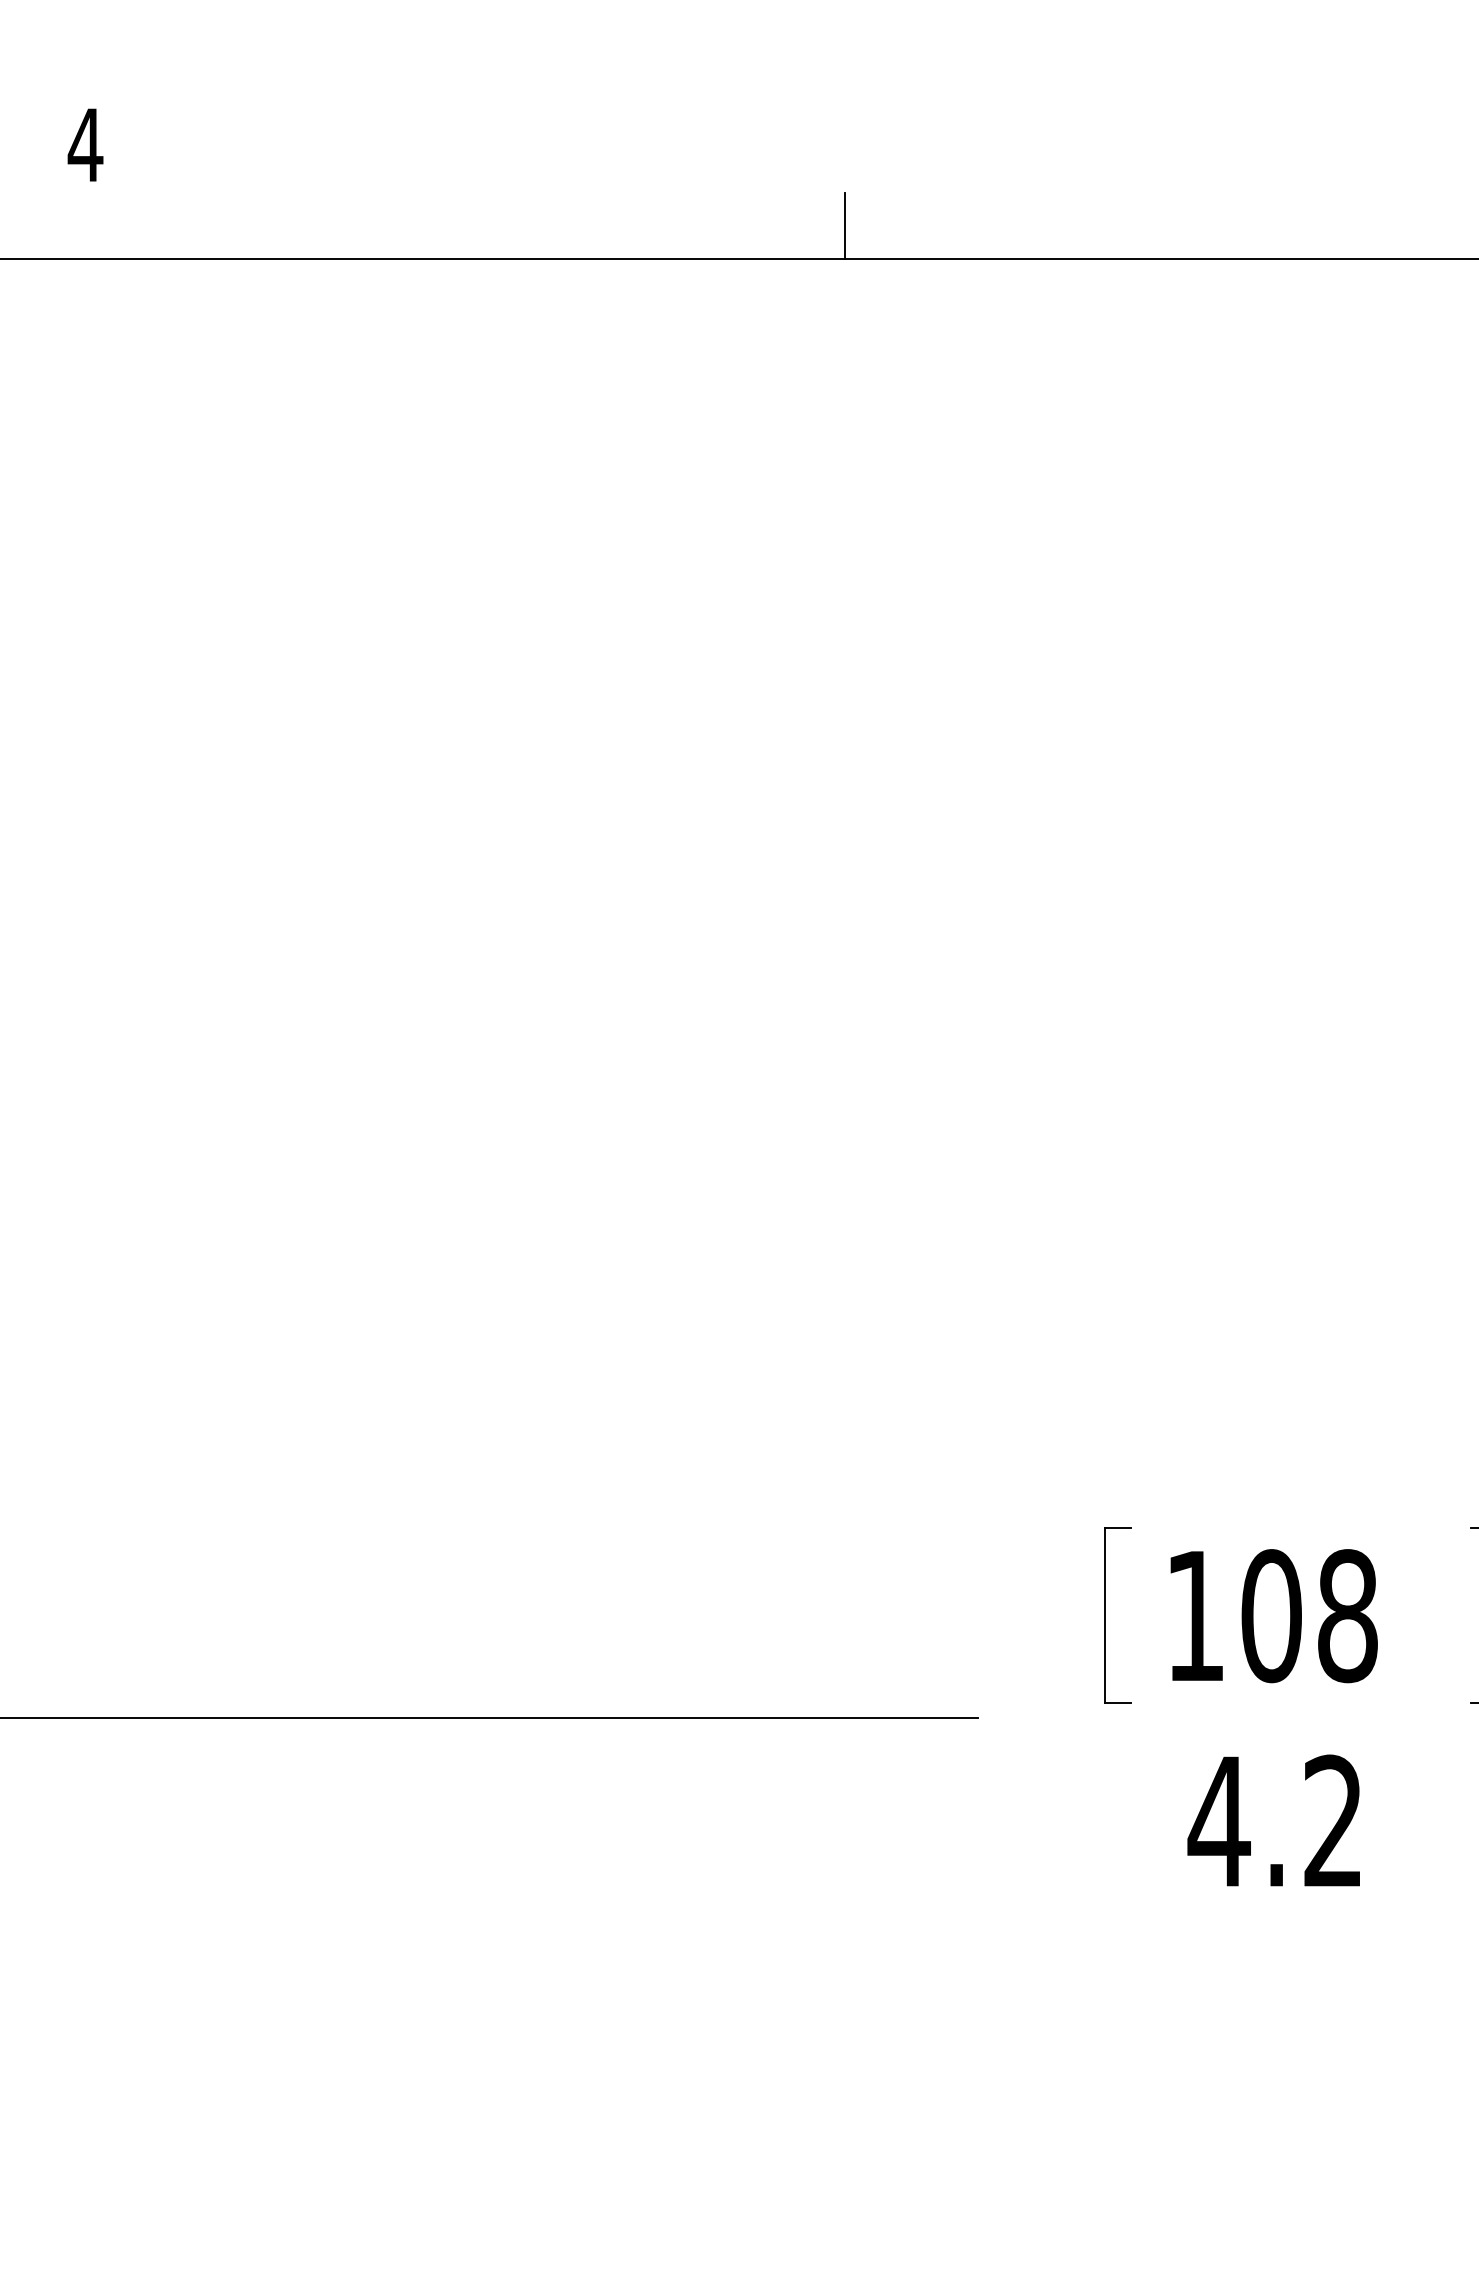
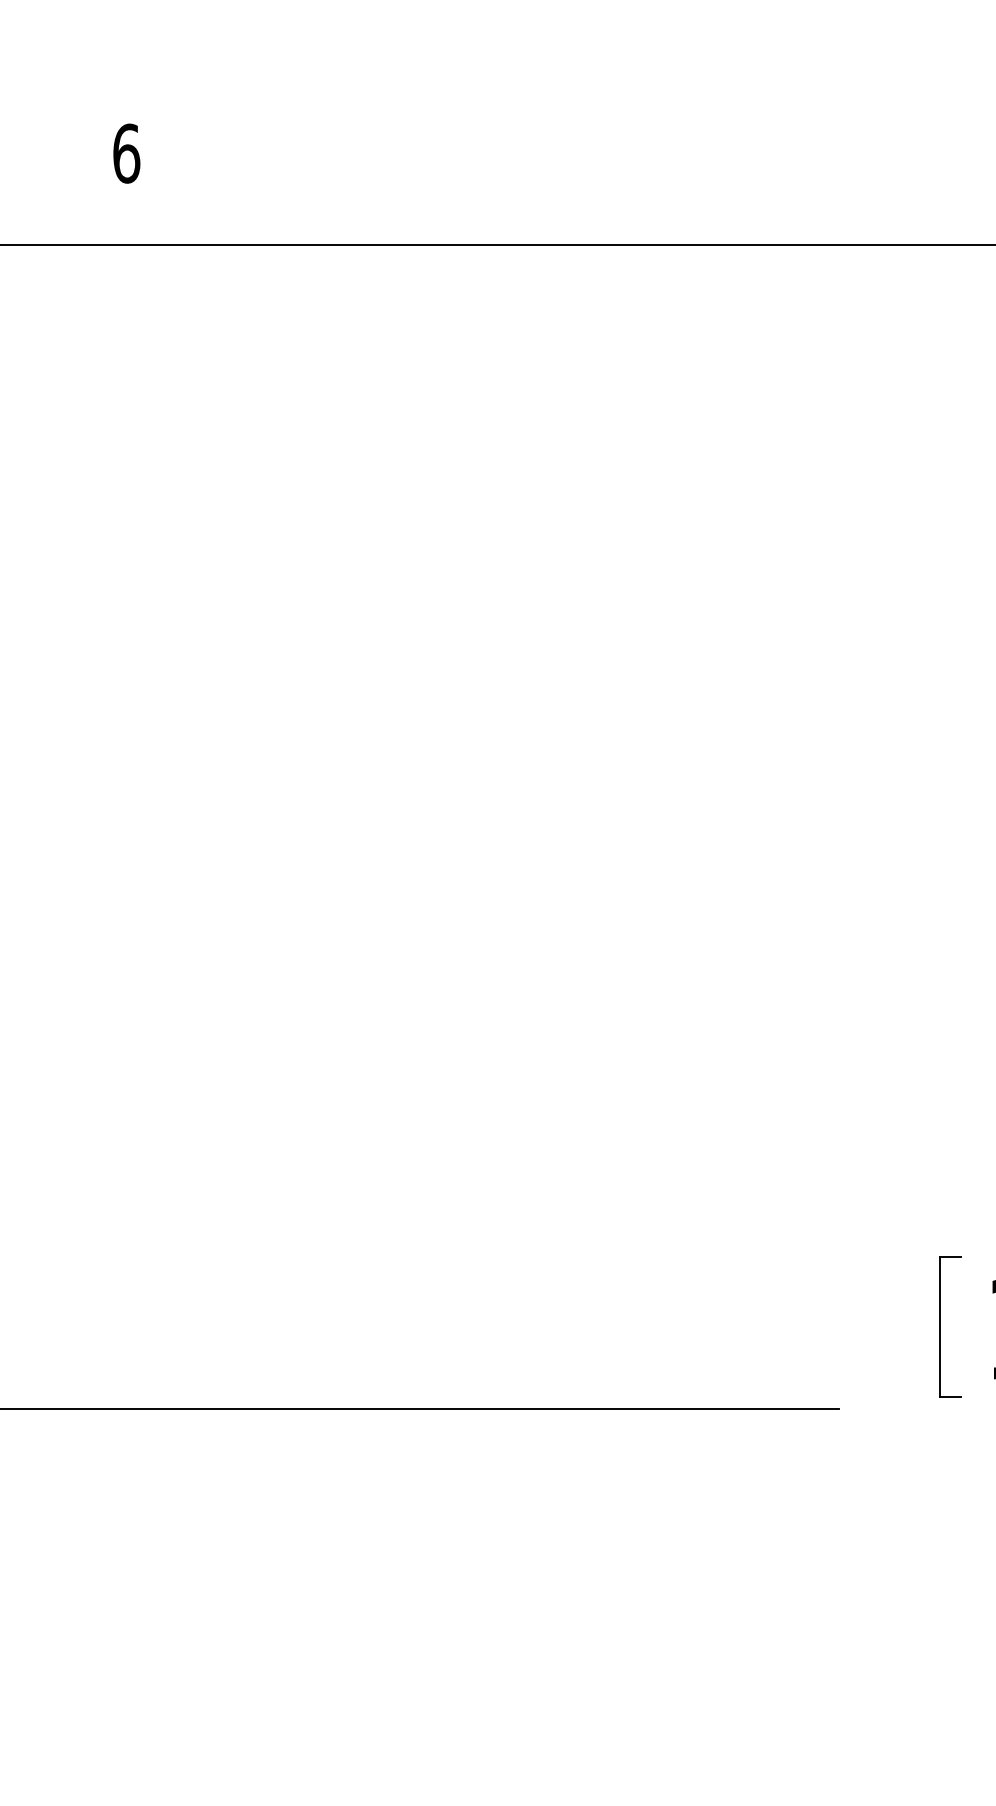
text: (85, 144) -> (126, 153), 4 -> 6
line: (844, 226) -> (732, 218), removed

